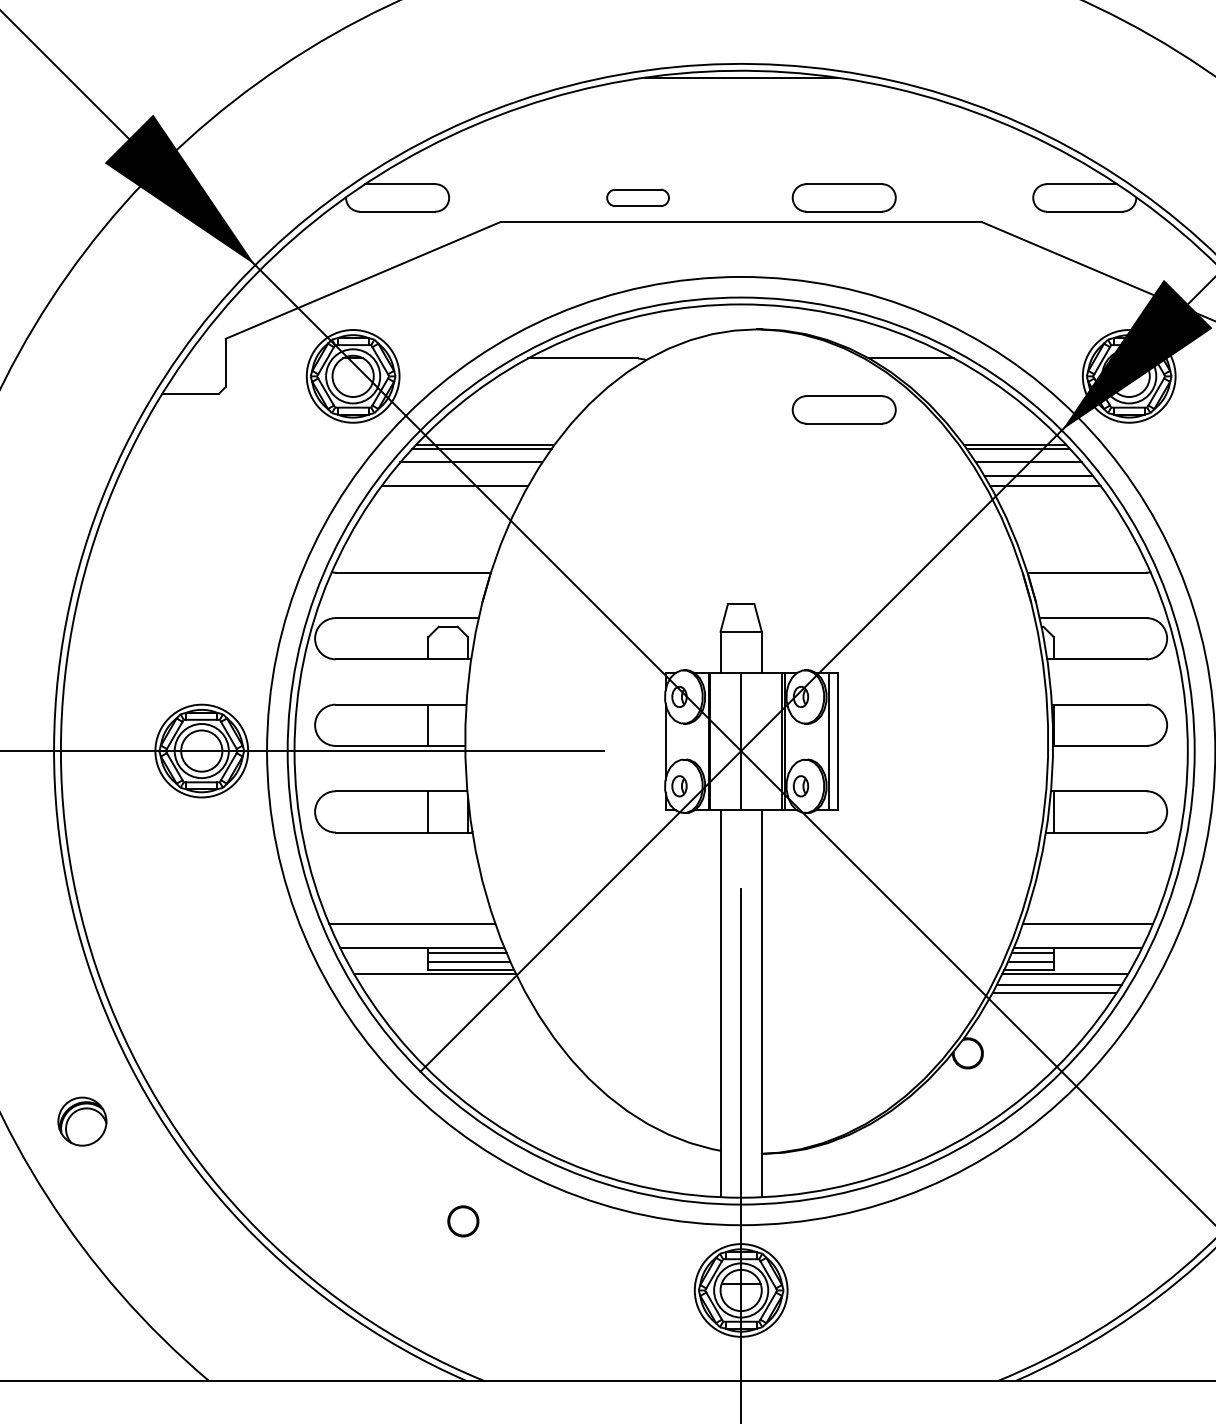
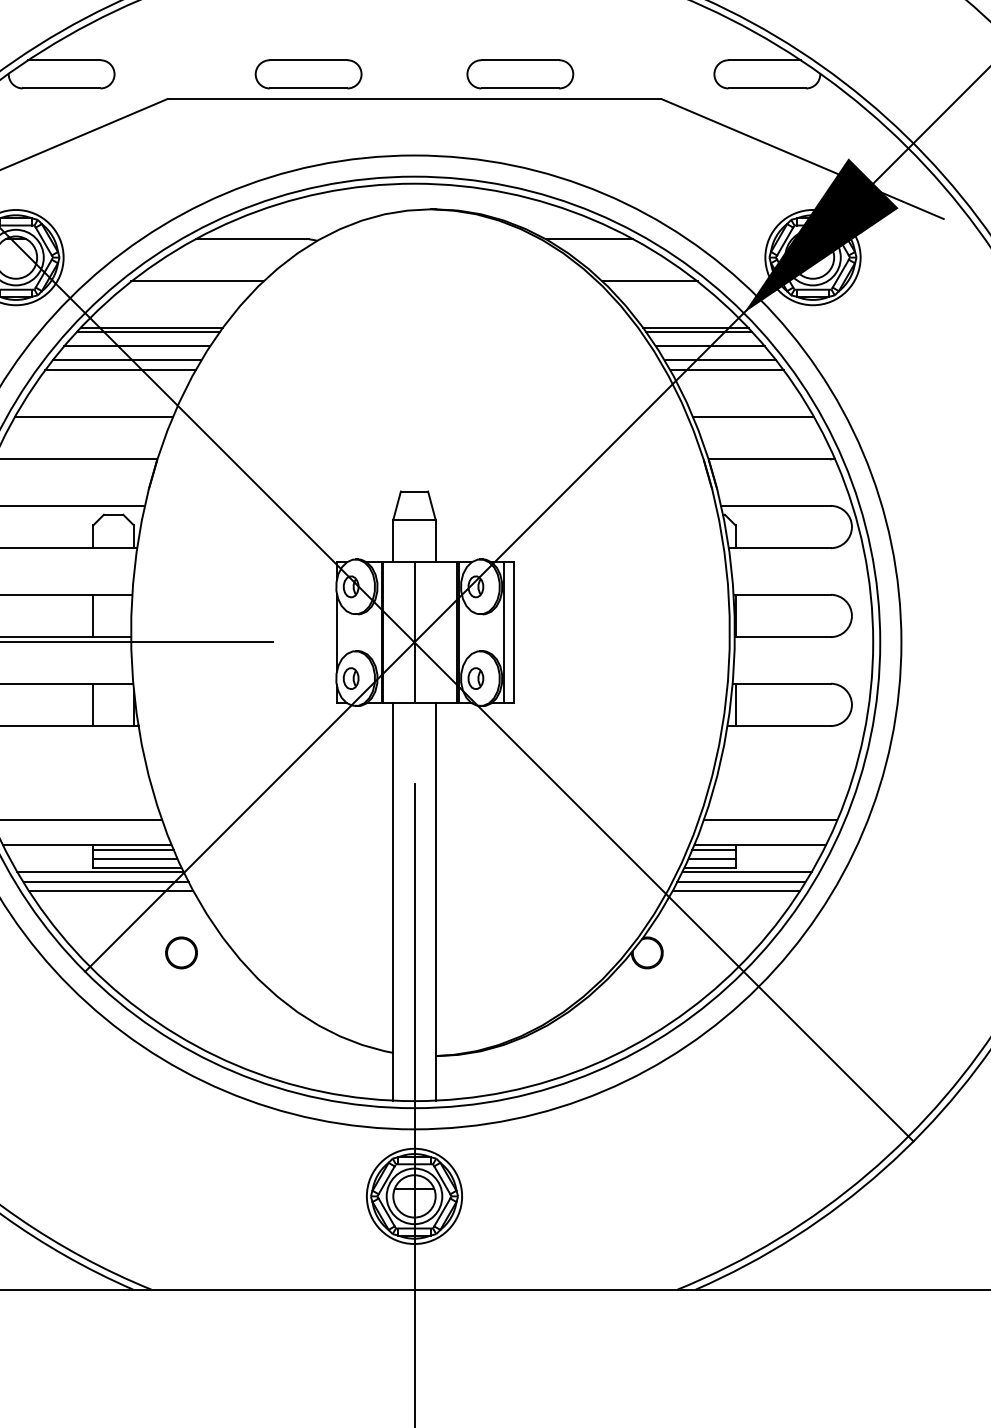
part: (637, 197) -> (308, 73), size x1.67
line: (529, 399) -> (197, 281), added
line: (970, 399) -> (650, 281), added
part: (843, 409) -> (519, 291), removed
line: (461, 476) -> (127, 360), added
line: (428, 531) -> (93, 416), added
line: (1071, 531) -> (753, 416), added
line: (440, 984) -> (105, 882), added
line: (445, 993) -> (110, 891), added
circle: (463, 1221) -> (181, 953), moved

